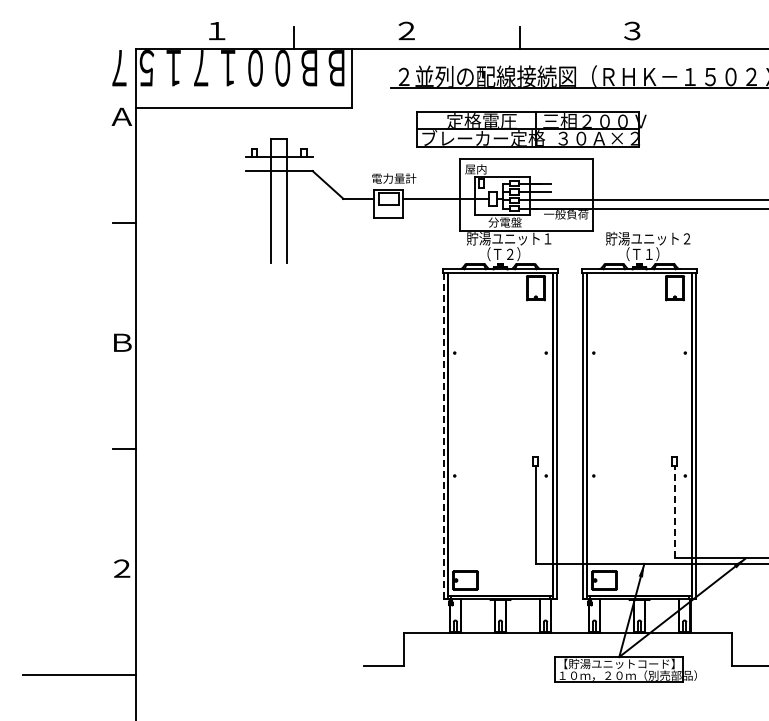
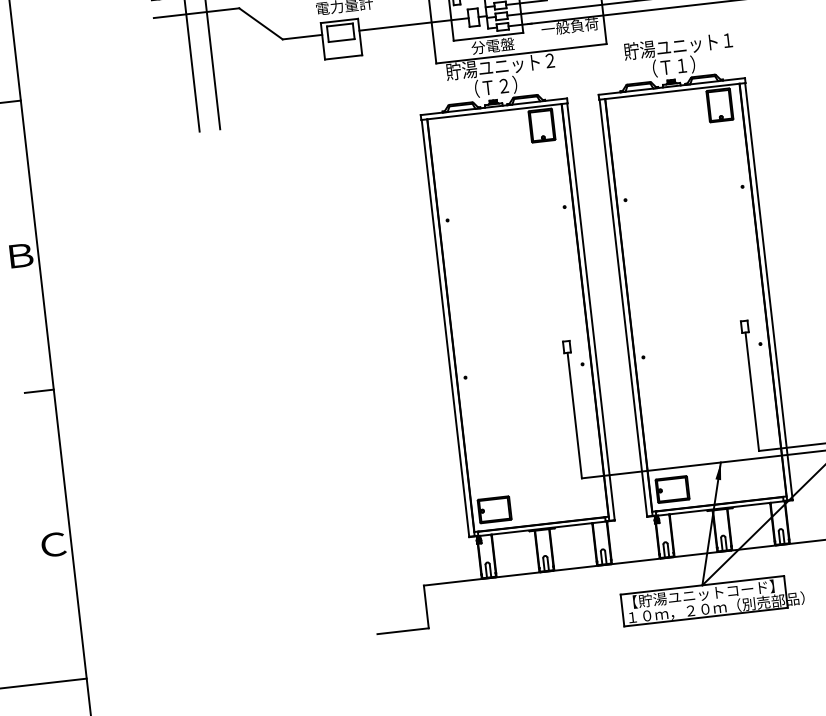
text: (547, 238) -> (549, 60), 貯湯ユニット１ -> 貯湯ユニット２
text: (686, 238) -> (727, 40), 貯湯ユニット２ -> 貯湯ユニット１
line: (443, 436) -> (445, 328), dashed -> solid
line: (674, 511) -> (751, 391), dashed -> solid
text: (122, 568) -> (53, 544), ２ -> Ｃ

